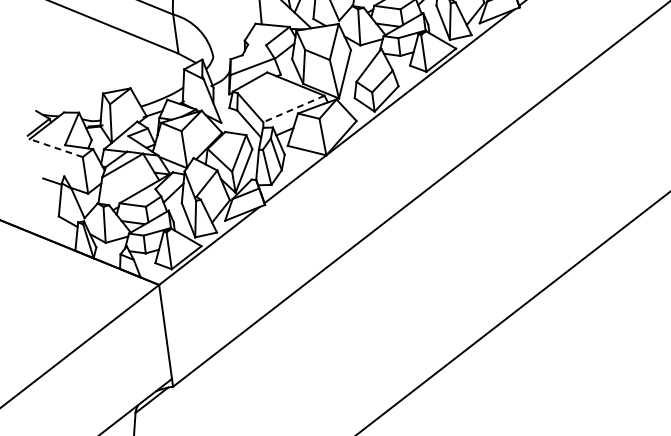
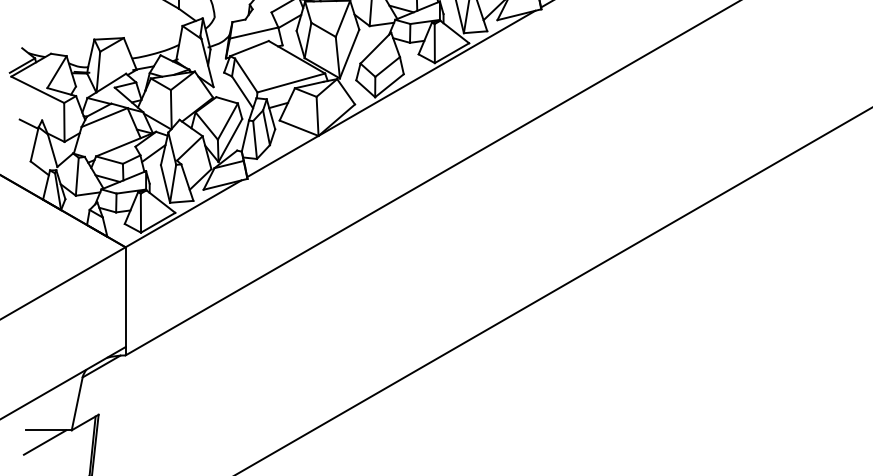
line: (293, 109) -> (290, 83), dashed -> solid
line: (55, 147) -> (37, 89), dashed -> solid

